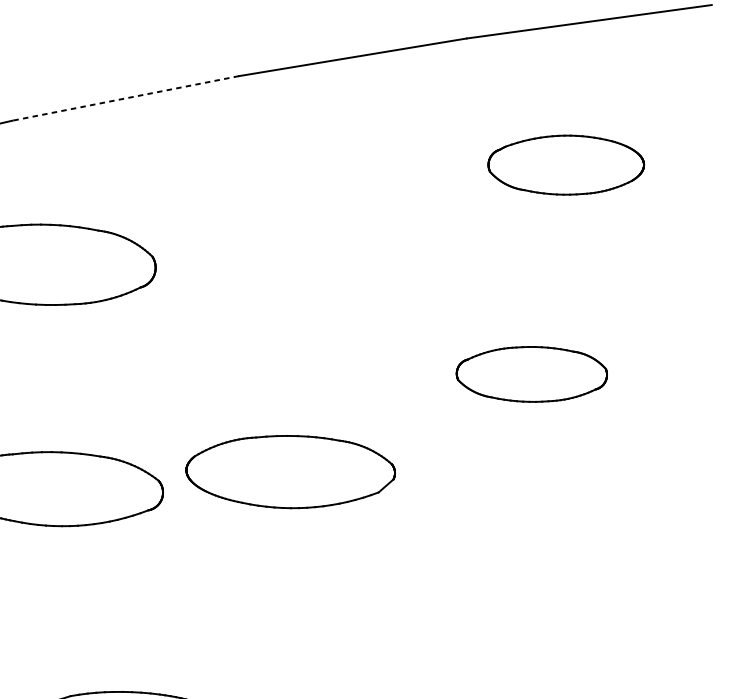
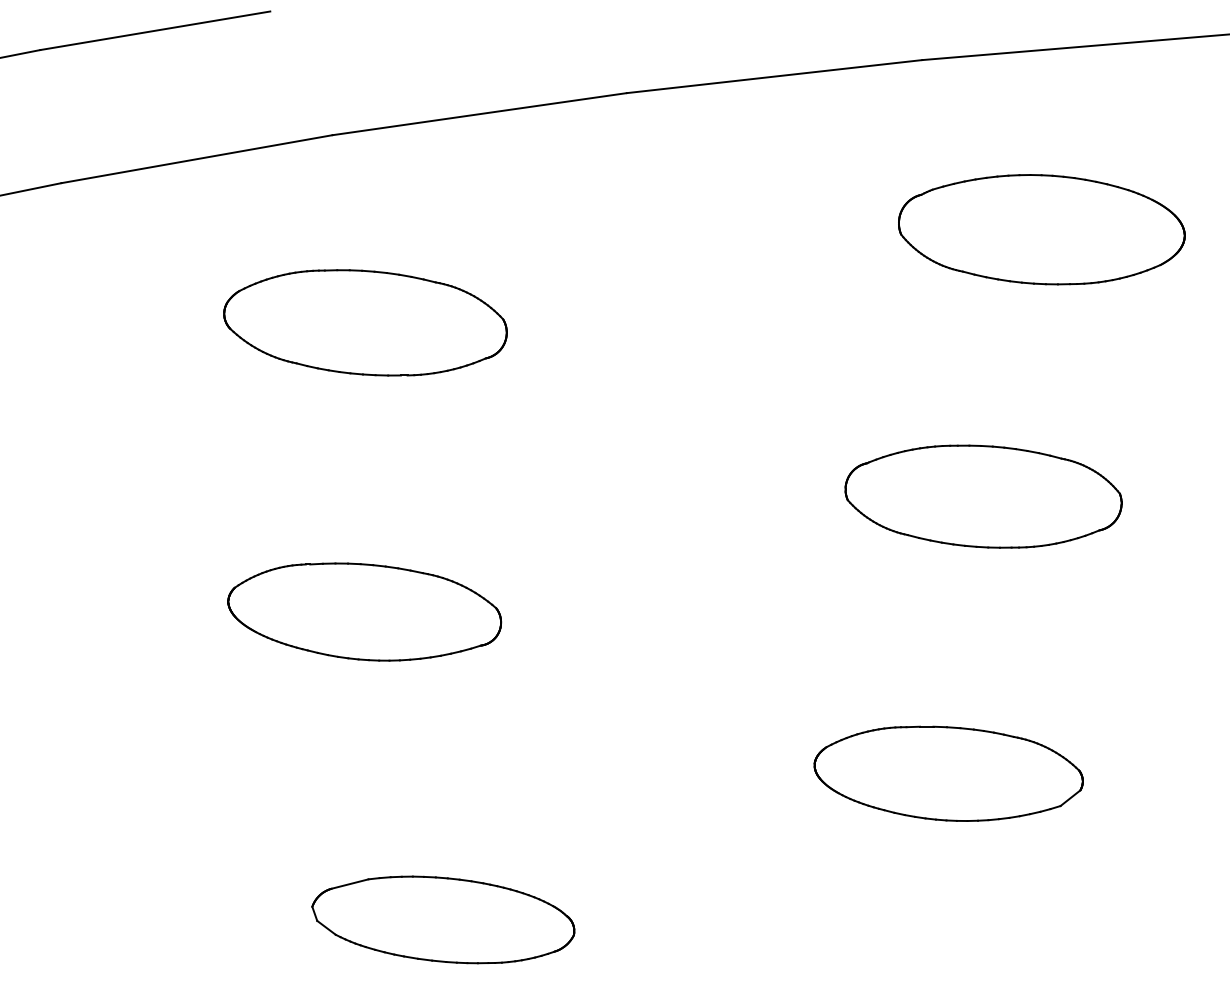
line: (125, 98) -> (479, 114), dashed -> solid
part: (565, 165) -> (1041, 229), size x1.43
part: (531, 374) -> (983, 496), size x1.43
part: (290, 471) -> (948, 773), moved

